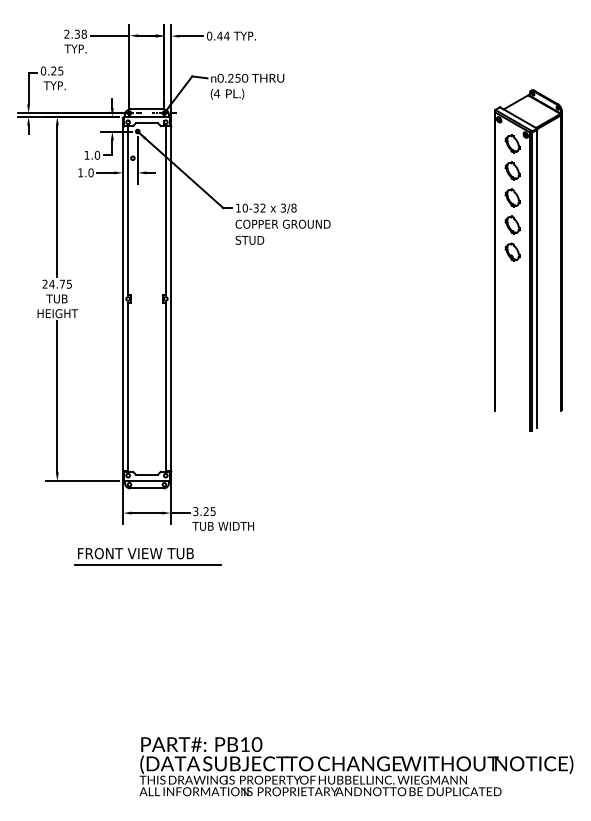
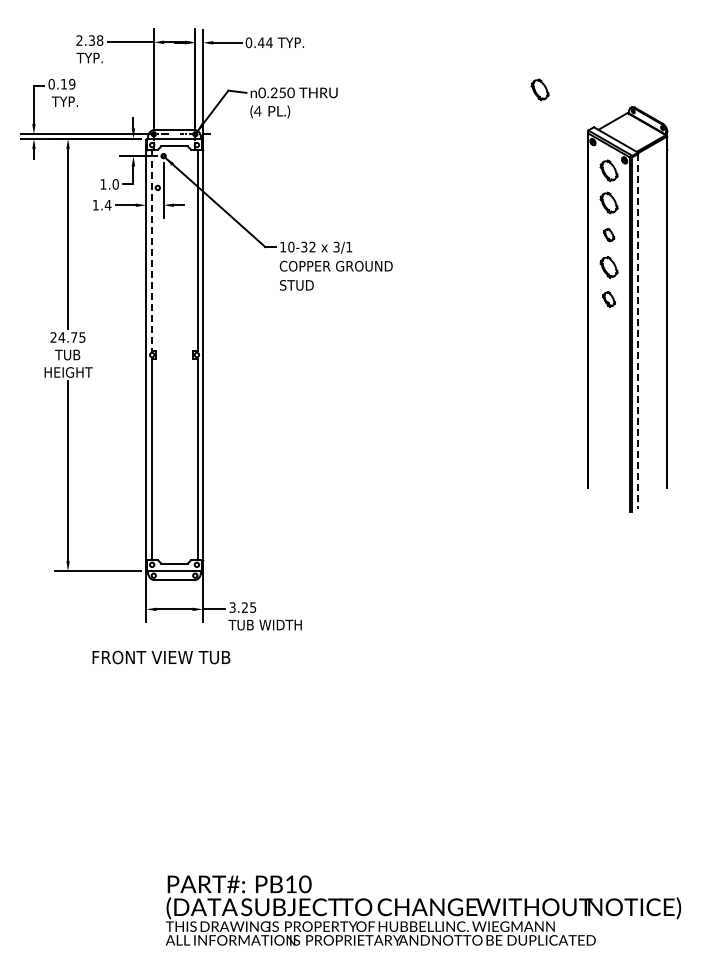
text: (57, 70) -> (68, 83), 0.25 -> 0.19
part: (454, 75) -> (539, 89), added
text: (90, 172) -> (107, 204), 1.0 -> 1.4
part: (512, 197) -> (608, 234), size x0.6
text: (294, 207) -> (349, 246), 3/8 -> 3/1
line: (127, 210) -> (151, 250), solid -> dashed
part: (512, 252) -> (608, 299), size x0.7
line: (537, 279) -> (638, 331), solid -> dashed
line: (147, 564) -> (175, 670), removed

